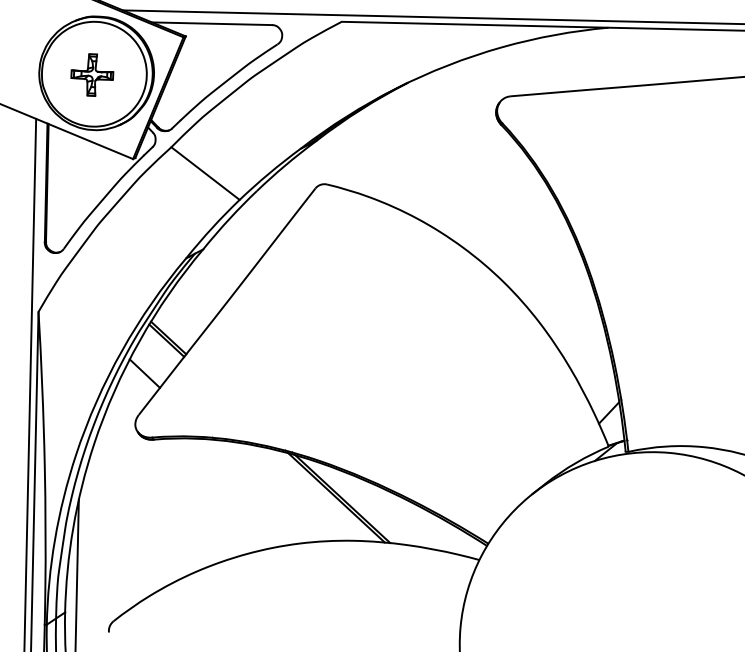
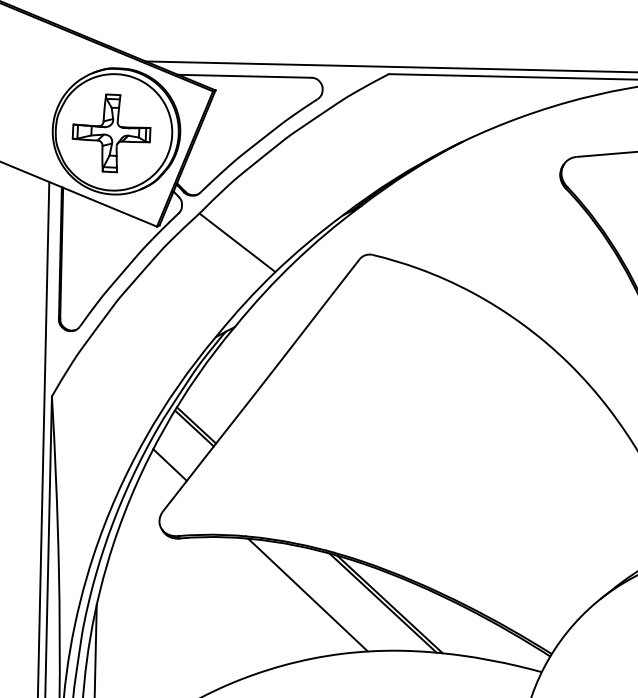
part: (92, 74) -> (111, 132), size x1.67
line: (268, 490) -> (307, 594), added

